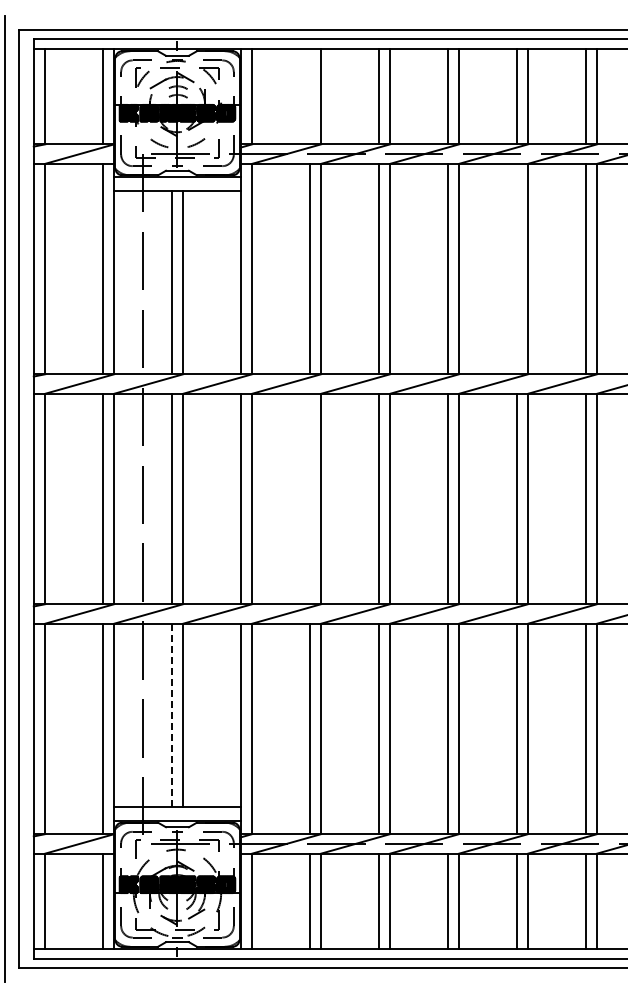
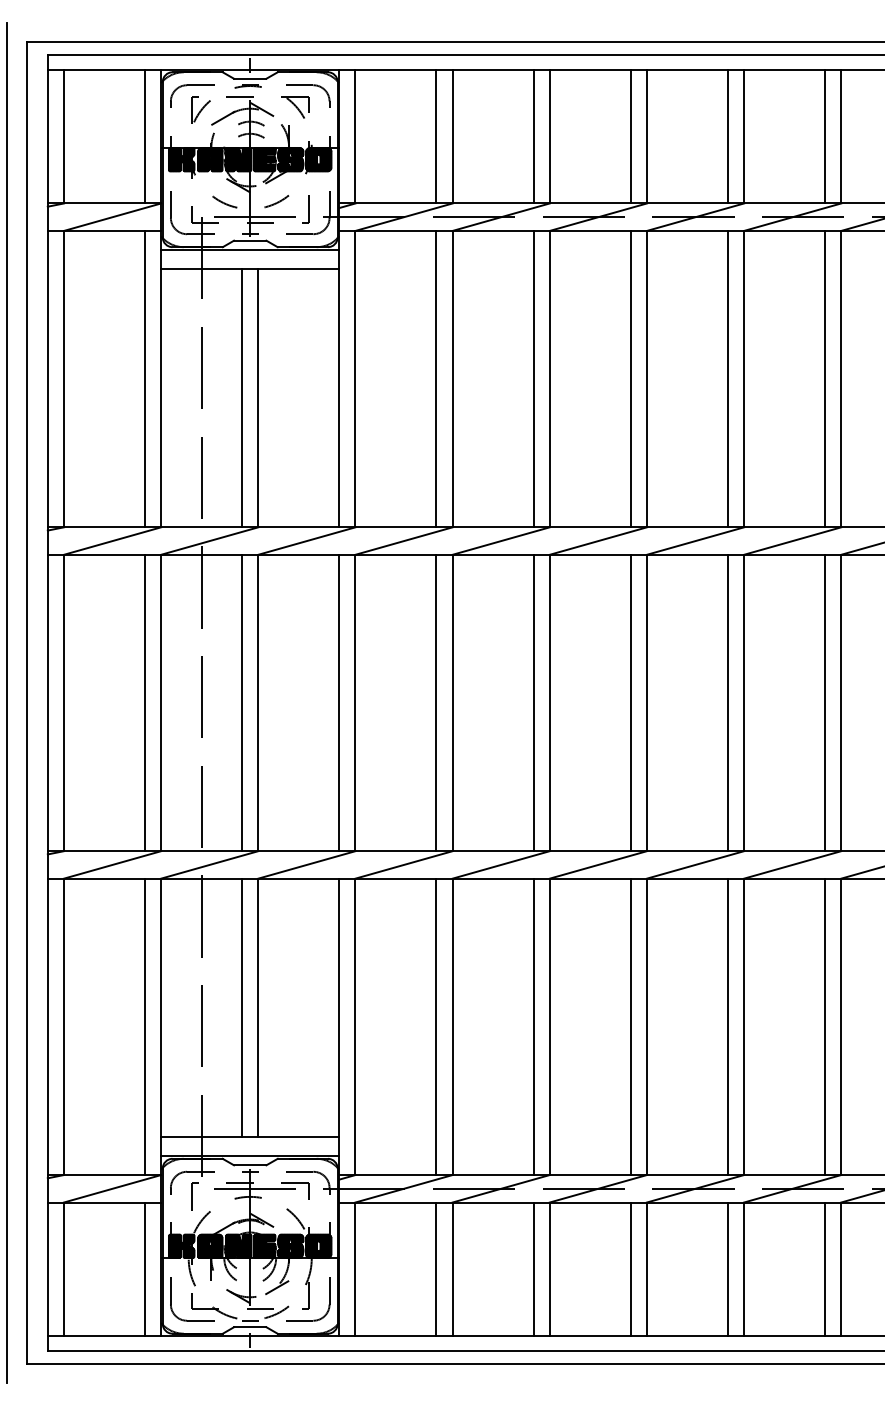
line: (309, 96) -> (436, 136), added
line: (516, 268) -> (727, 378), added
line: (309, 498) -> (436, 702), added
line: (171, 715) -> (241, 1007), dashed -> solid

